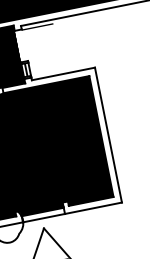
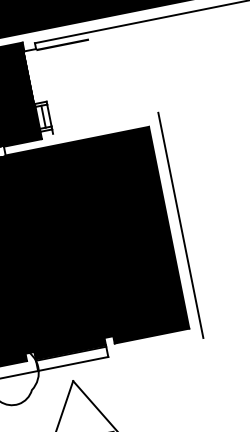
line: (62, 73) -> (104, 122), removed
line: (93, 207) -> (155, 346), removed

